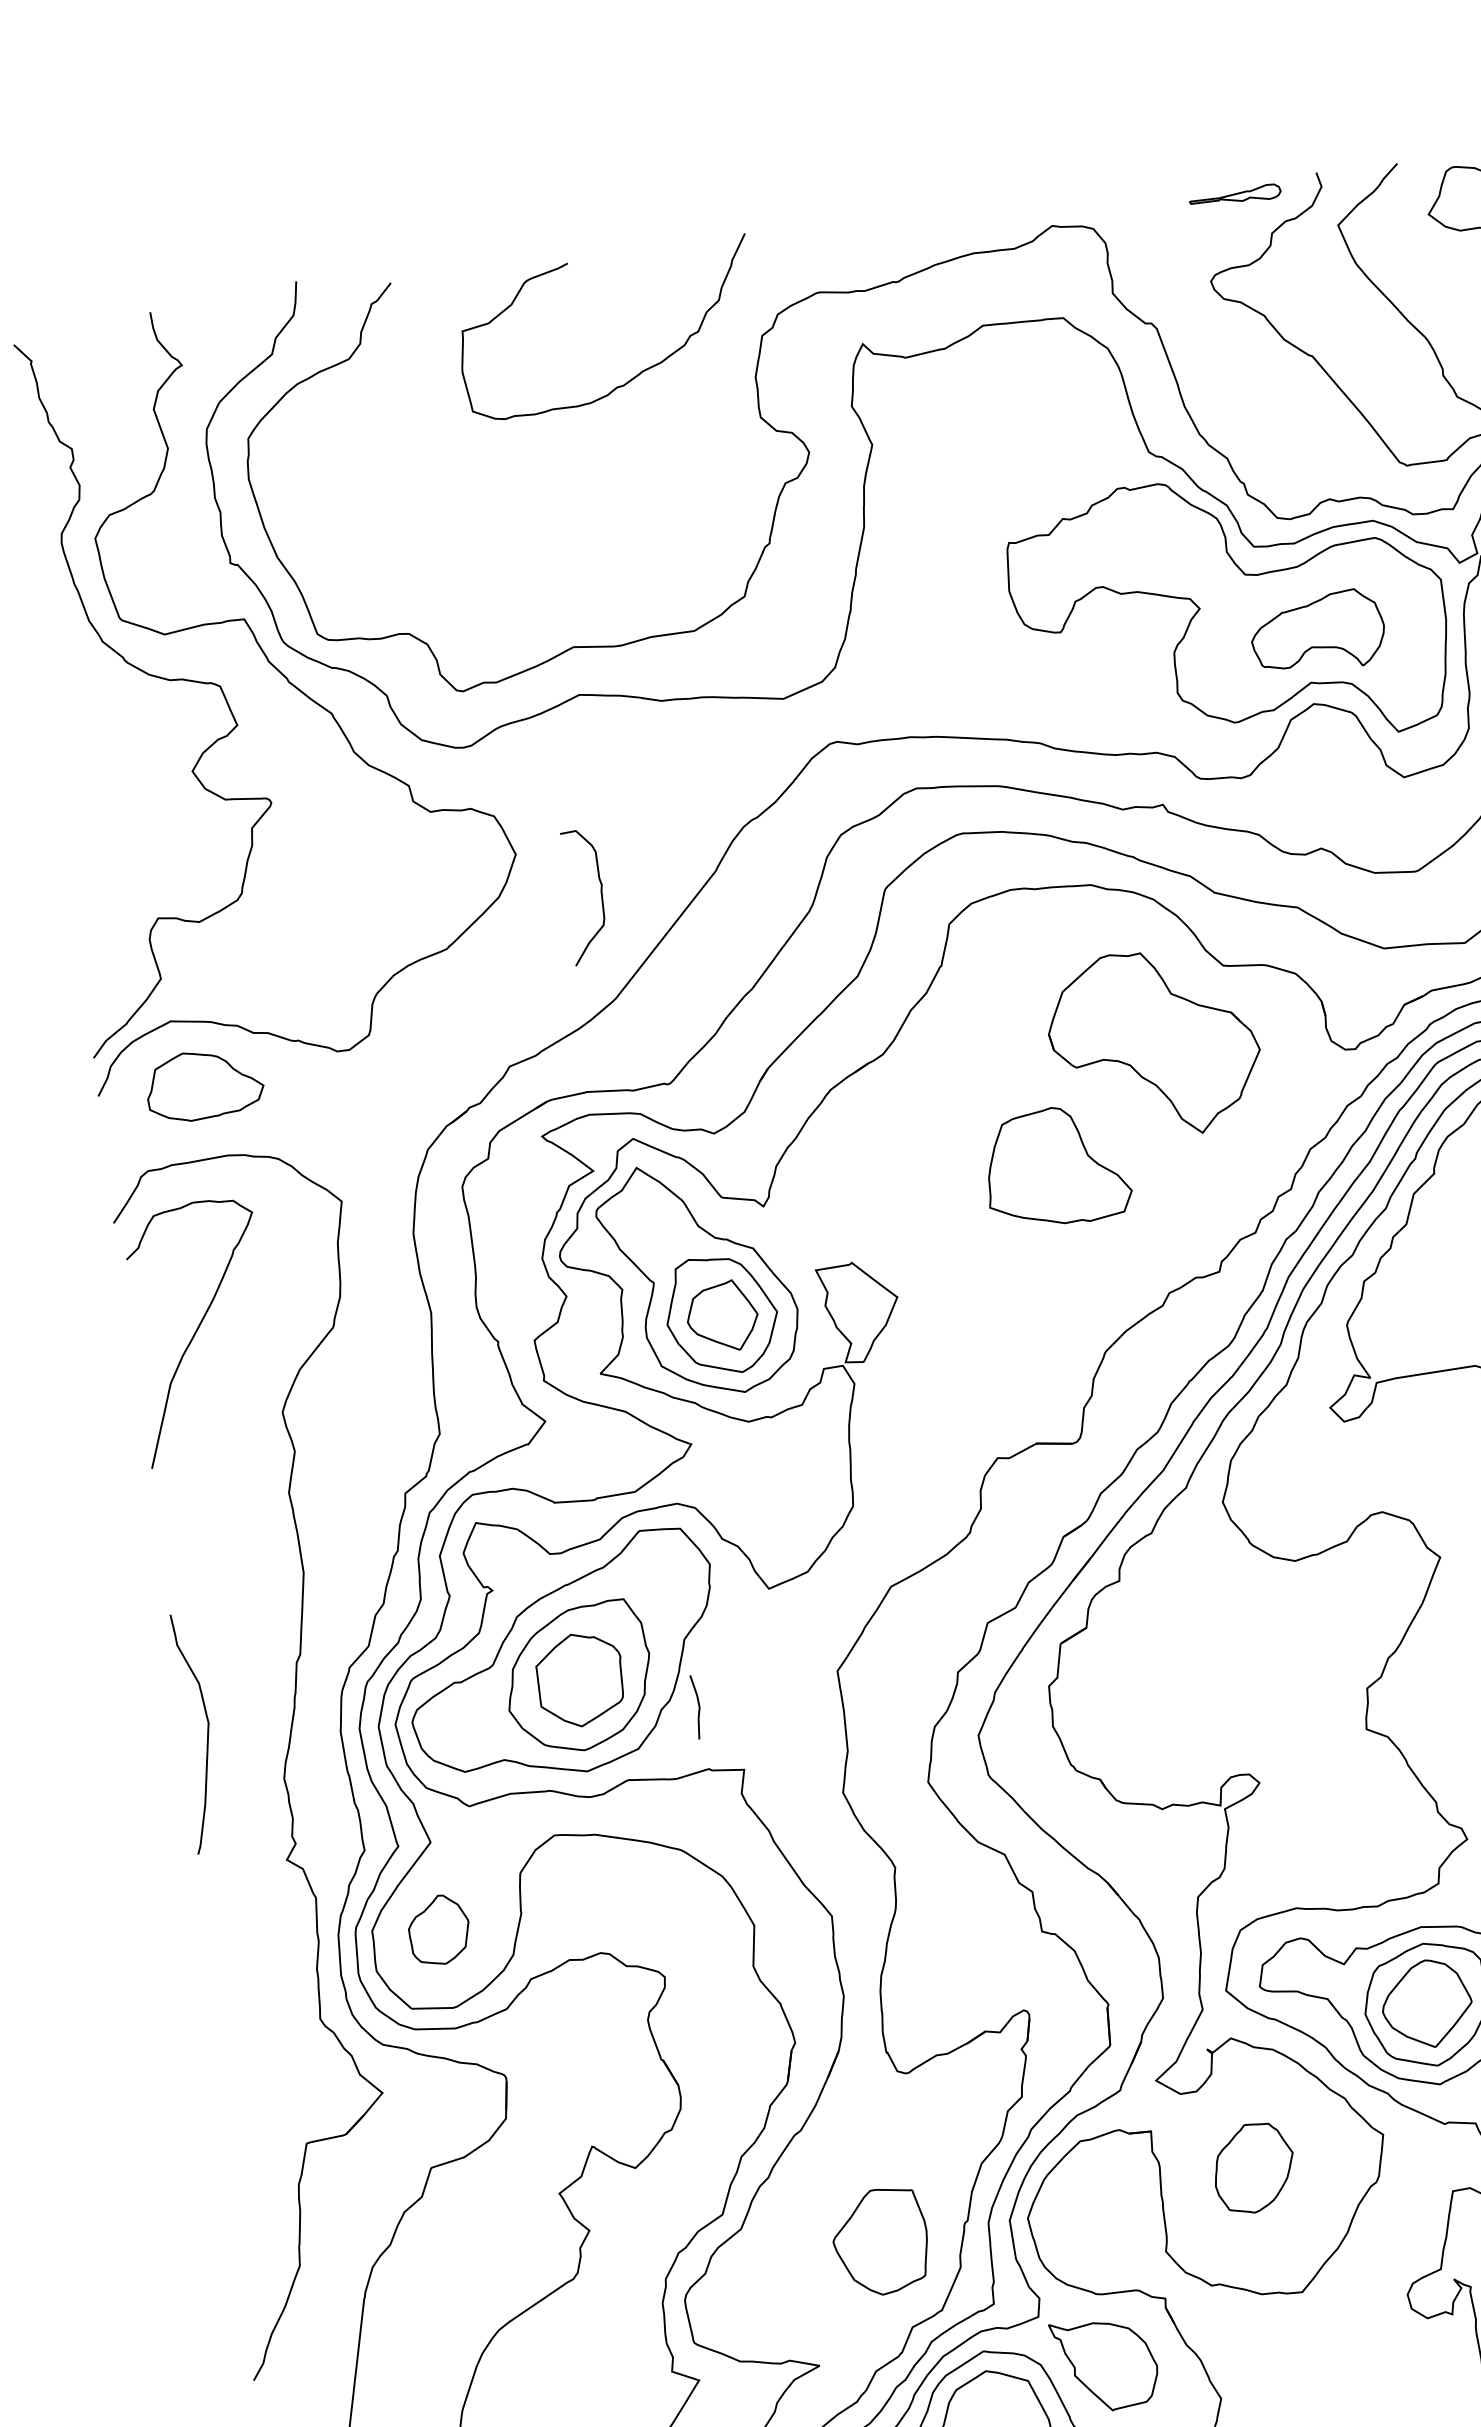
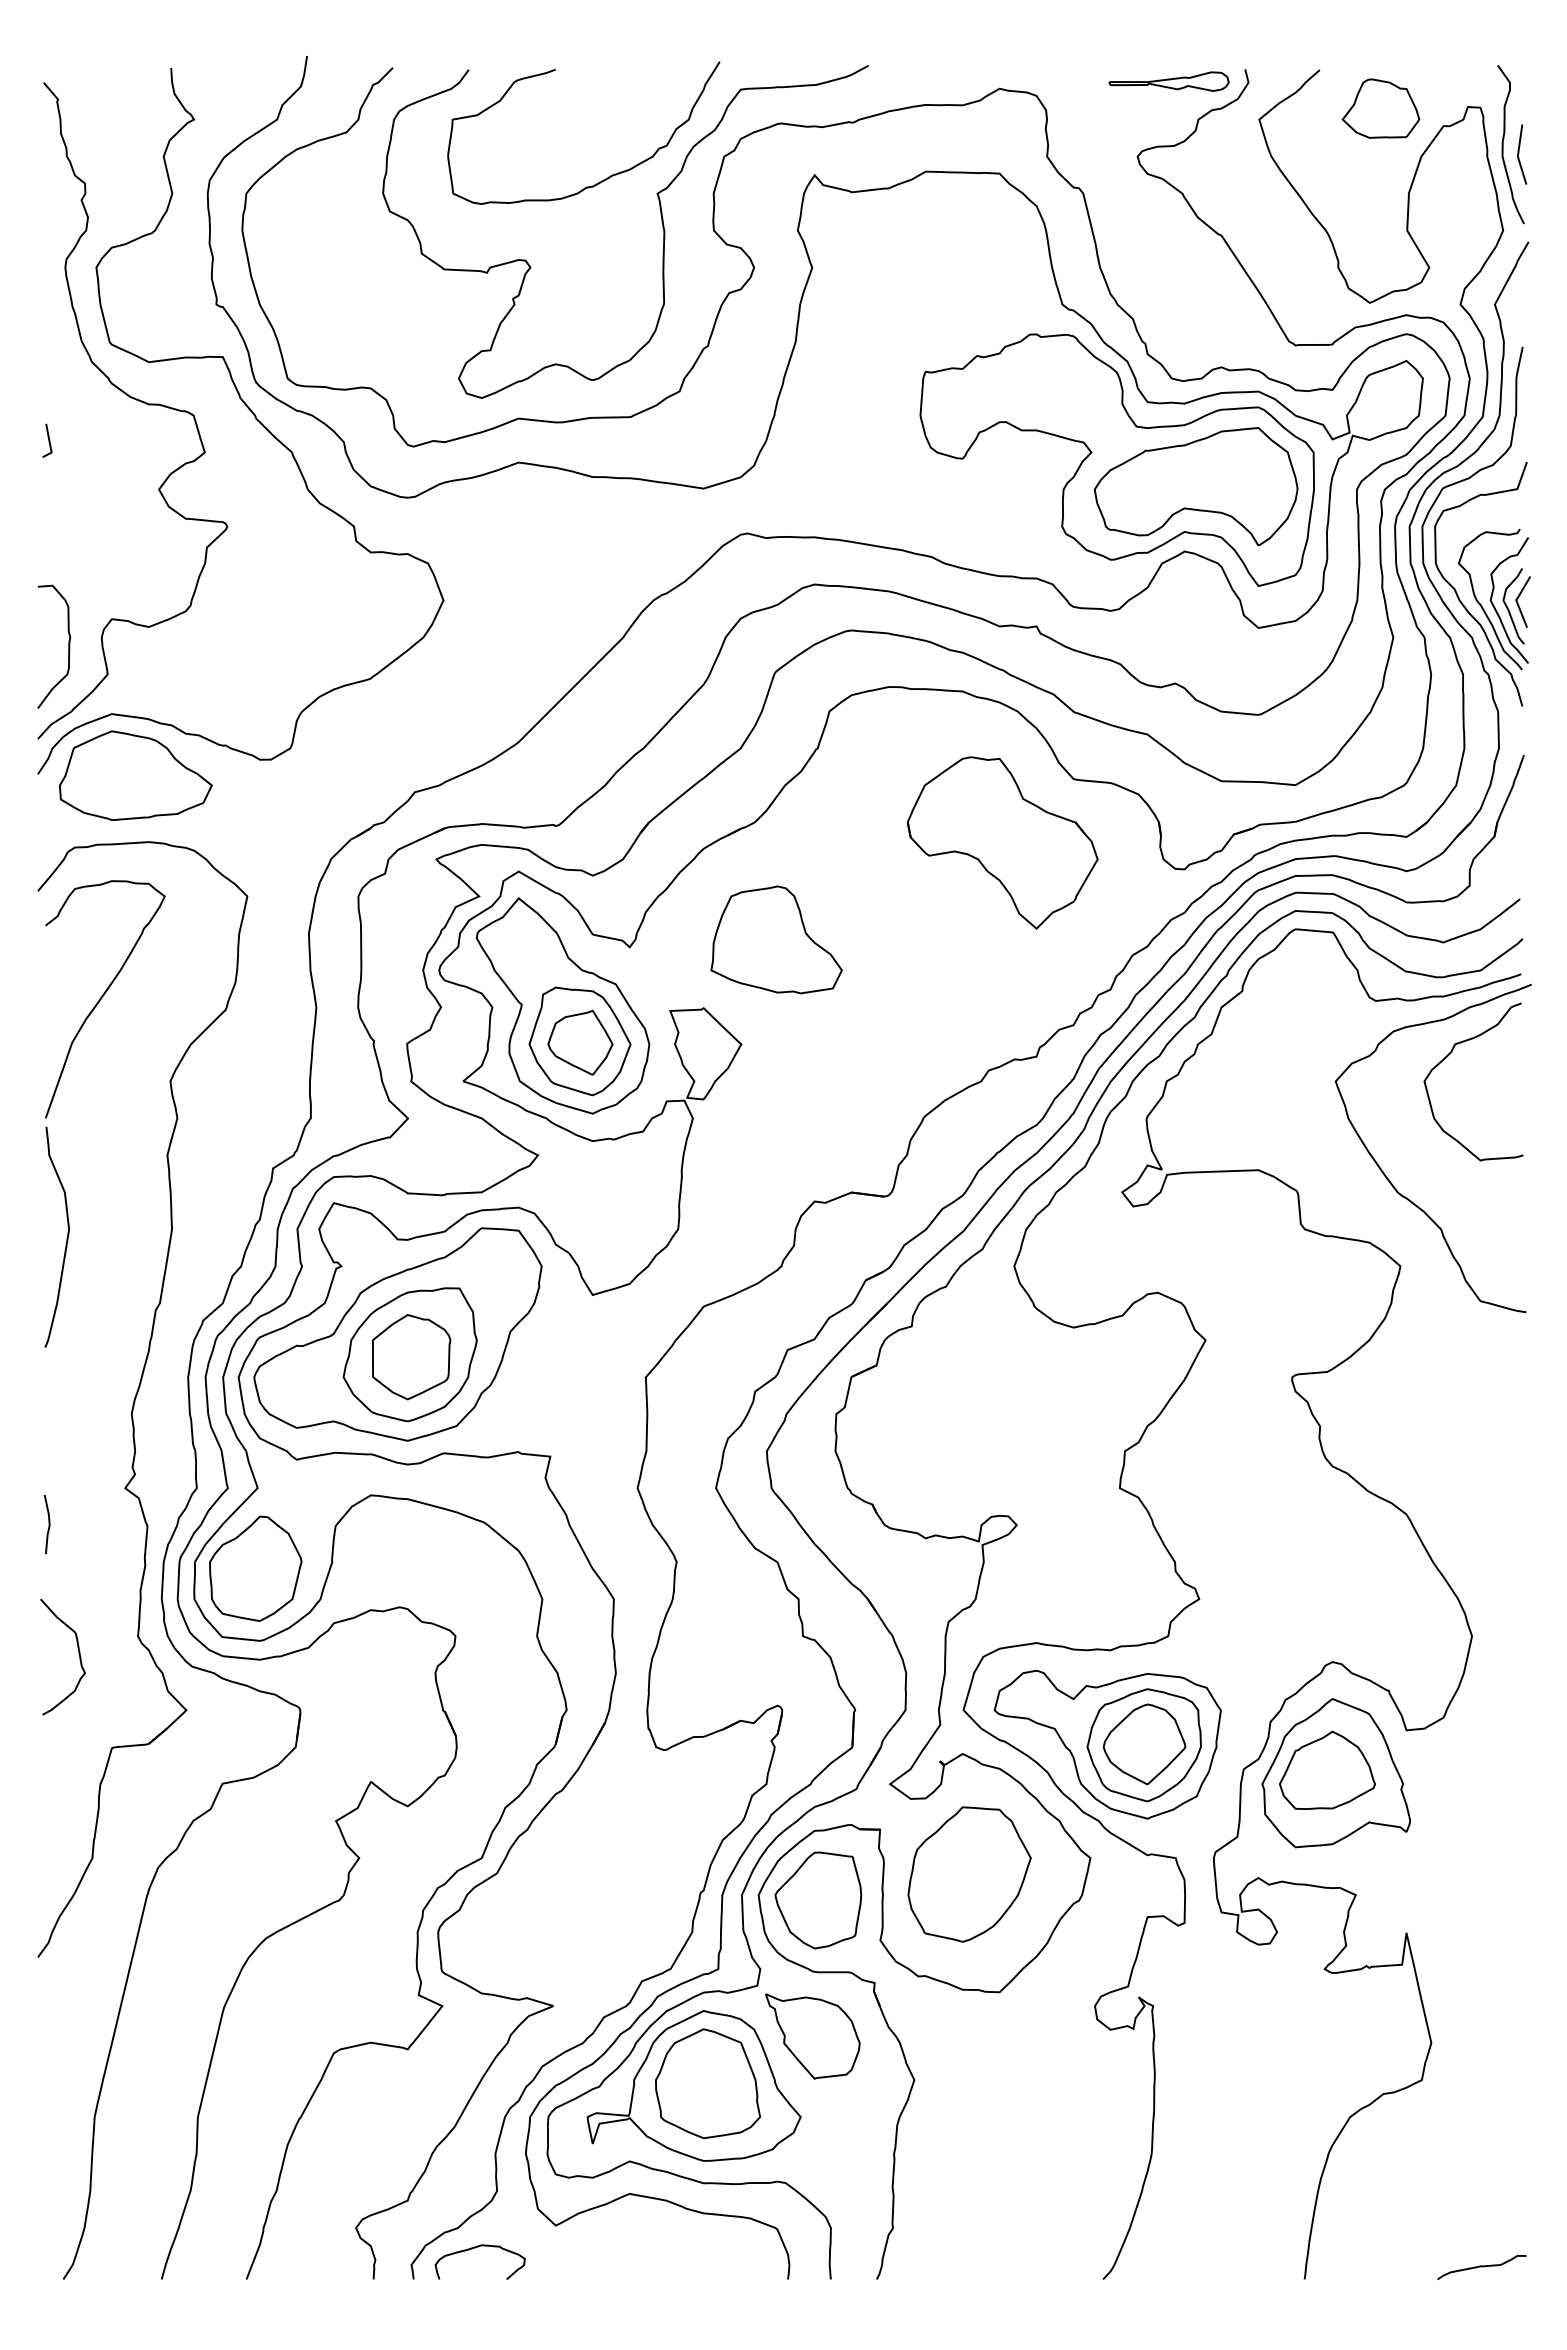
part: (1234, 195) -> (1168, 81), size x1.43
curve: (702, 415) -> (661, 222), added
part: (1317, 631) -> (1195, 486), size x1.67
line: (65, 732) -> (48, 440), added
curve: (601, 894) -> (68, 646), moved
part: (204, 1084) -> (135, 775), size x1.43
part: (1056, 1165) -> (776, 939), moved
line: (698, 1706) -> (48, 1524), moved
curve: (206, 1732) -> (66, 1237), moved
part: (438, 1929) -> (255, 1568), size x1.67
curve: (258, 2046) -> (78, 1654), added
part: (1254, 2168) -> (969, 1874), size x1.67
part: (880, 2242) -> (818, 1900), moved

